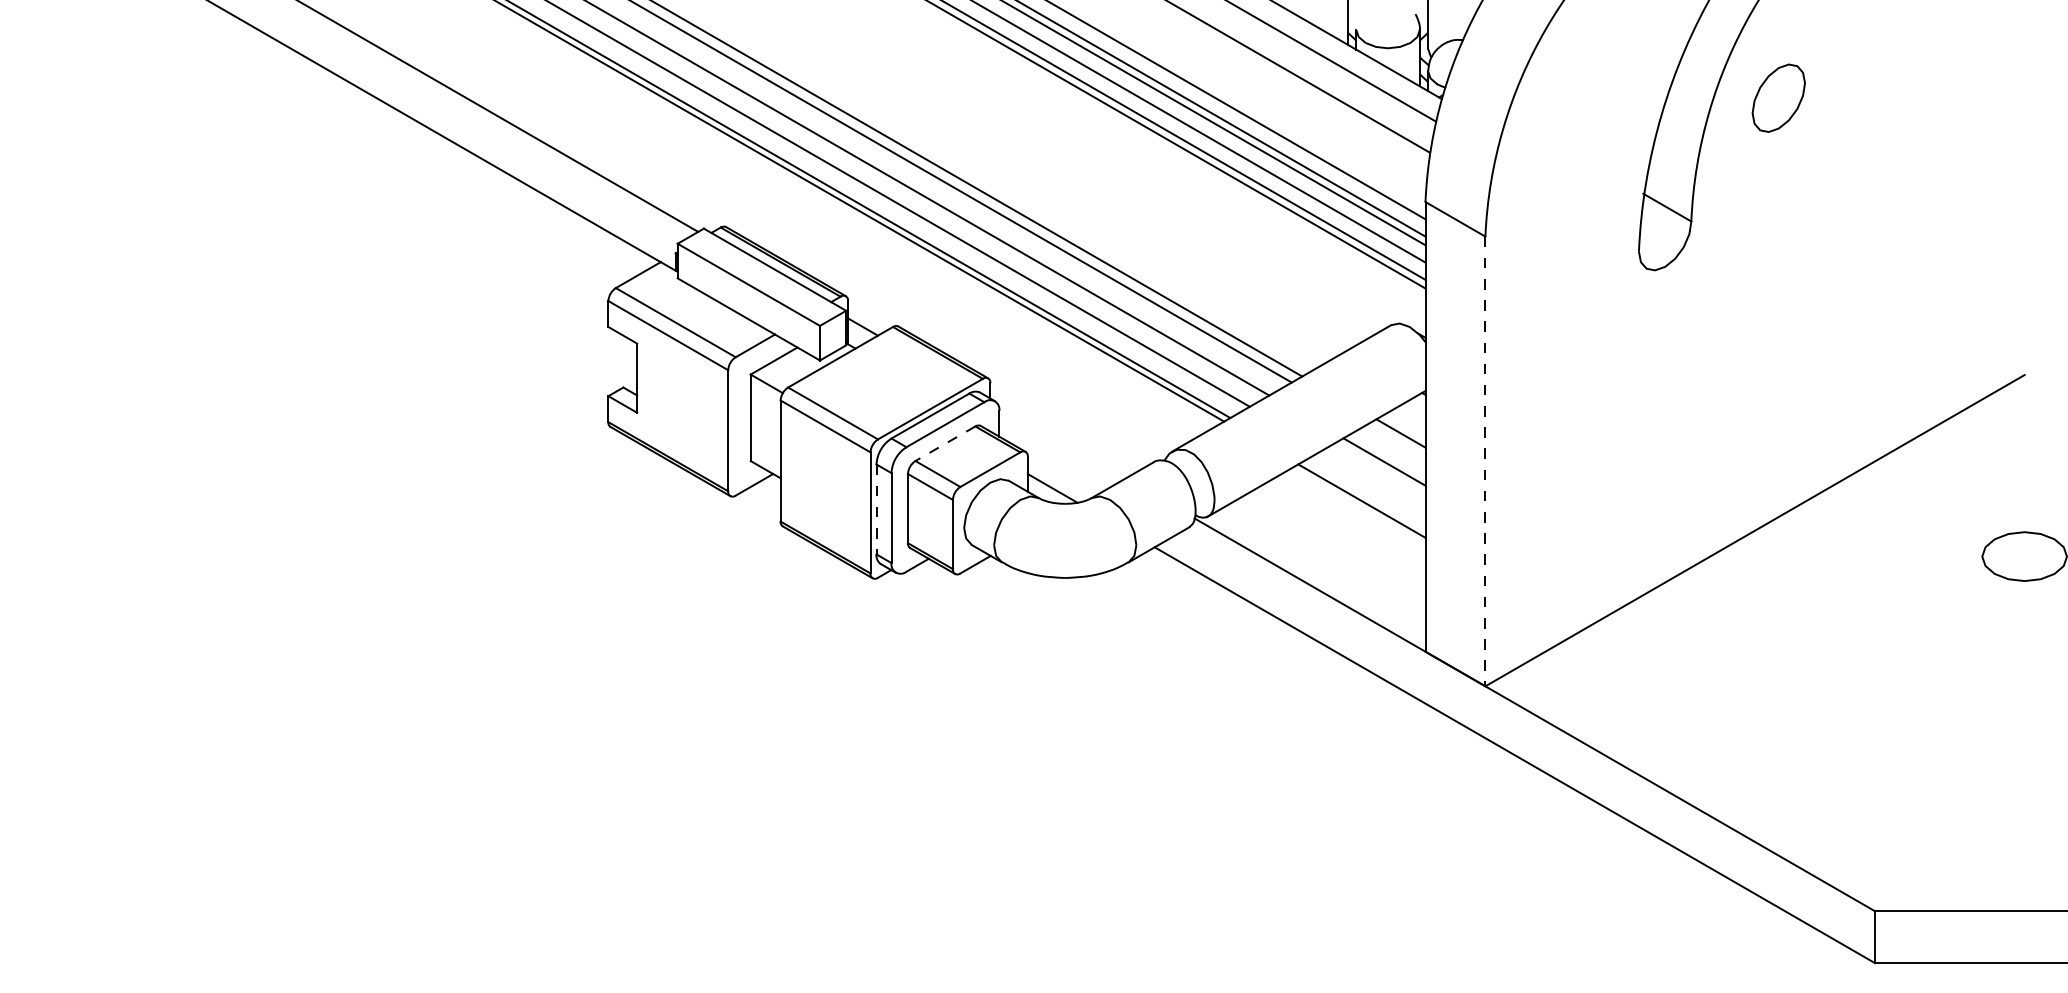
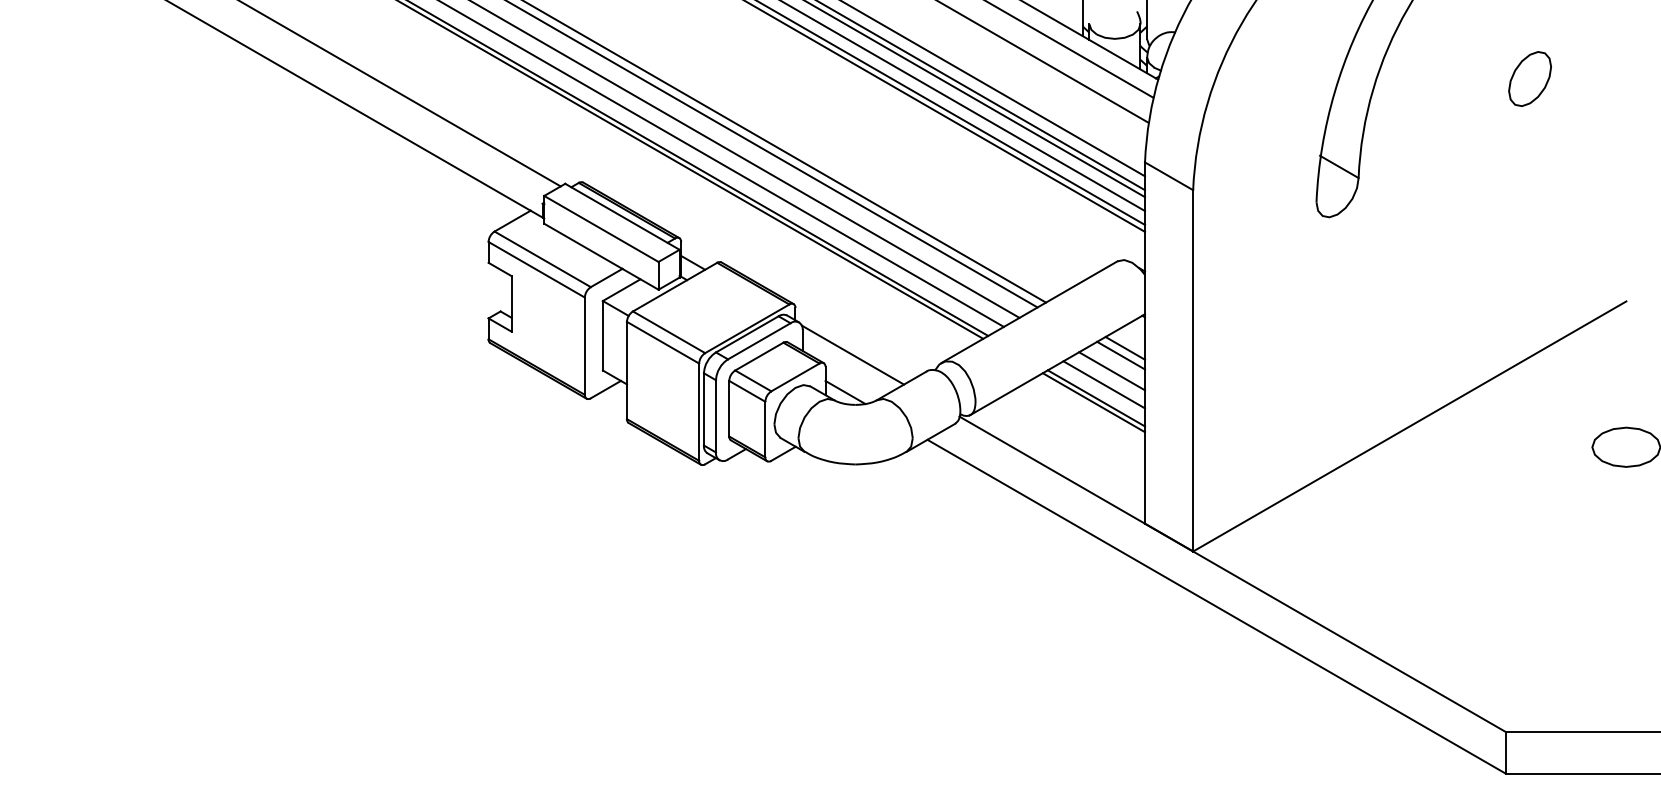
part: (1778, 97) -> (1529, 78), moved
line: (1061, 441) -> (852, 354), added
line: (1395, 442) -> (1120, 355), added
line: (945, 443) -> (759, 356), dashed -> solid
line: (1485, 461) -> (1193, 370), dashed -> solid
line: (1374, 478) -> (1104, 384), added
line: (1364, 495) -> (1096, 398), added
line: (876, 509) -> (703, 409), dashed -> solid

